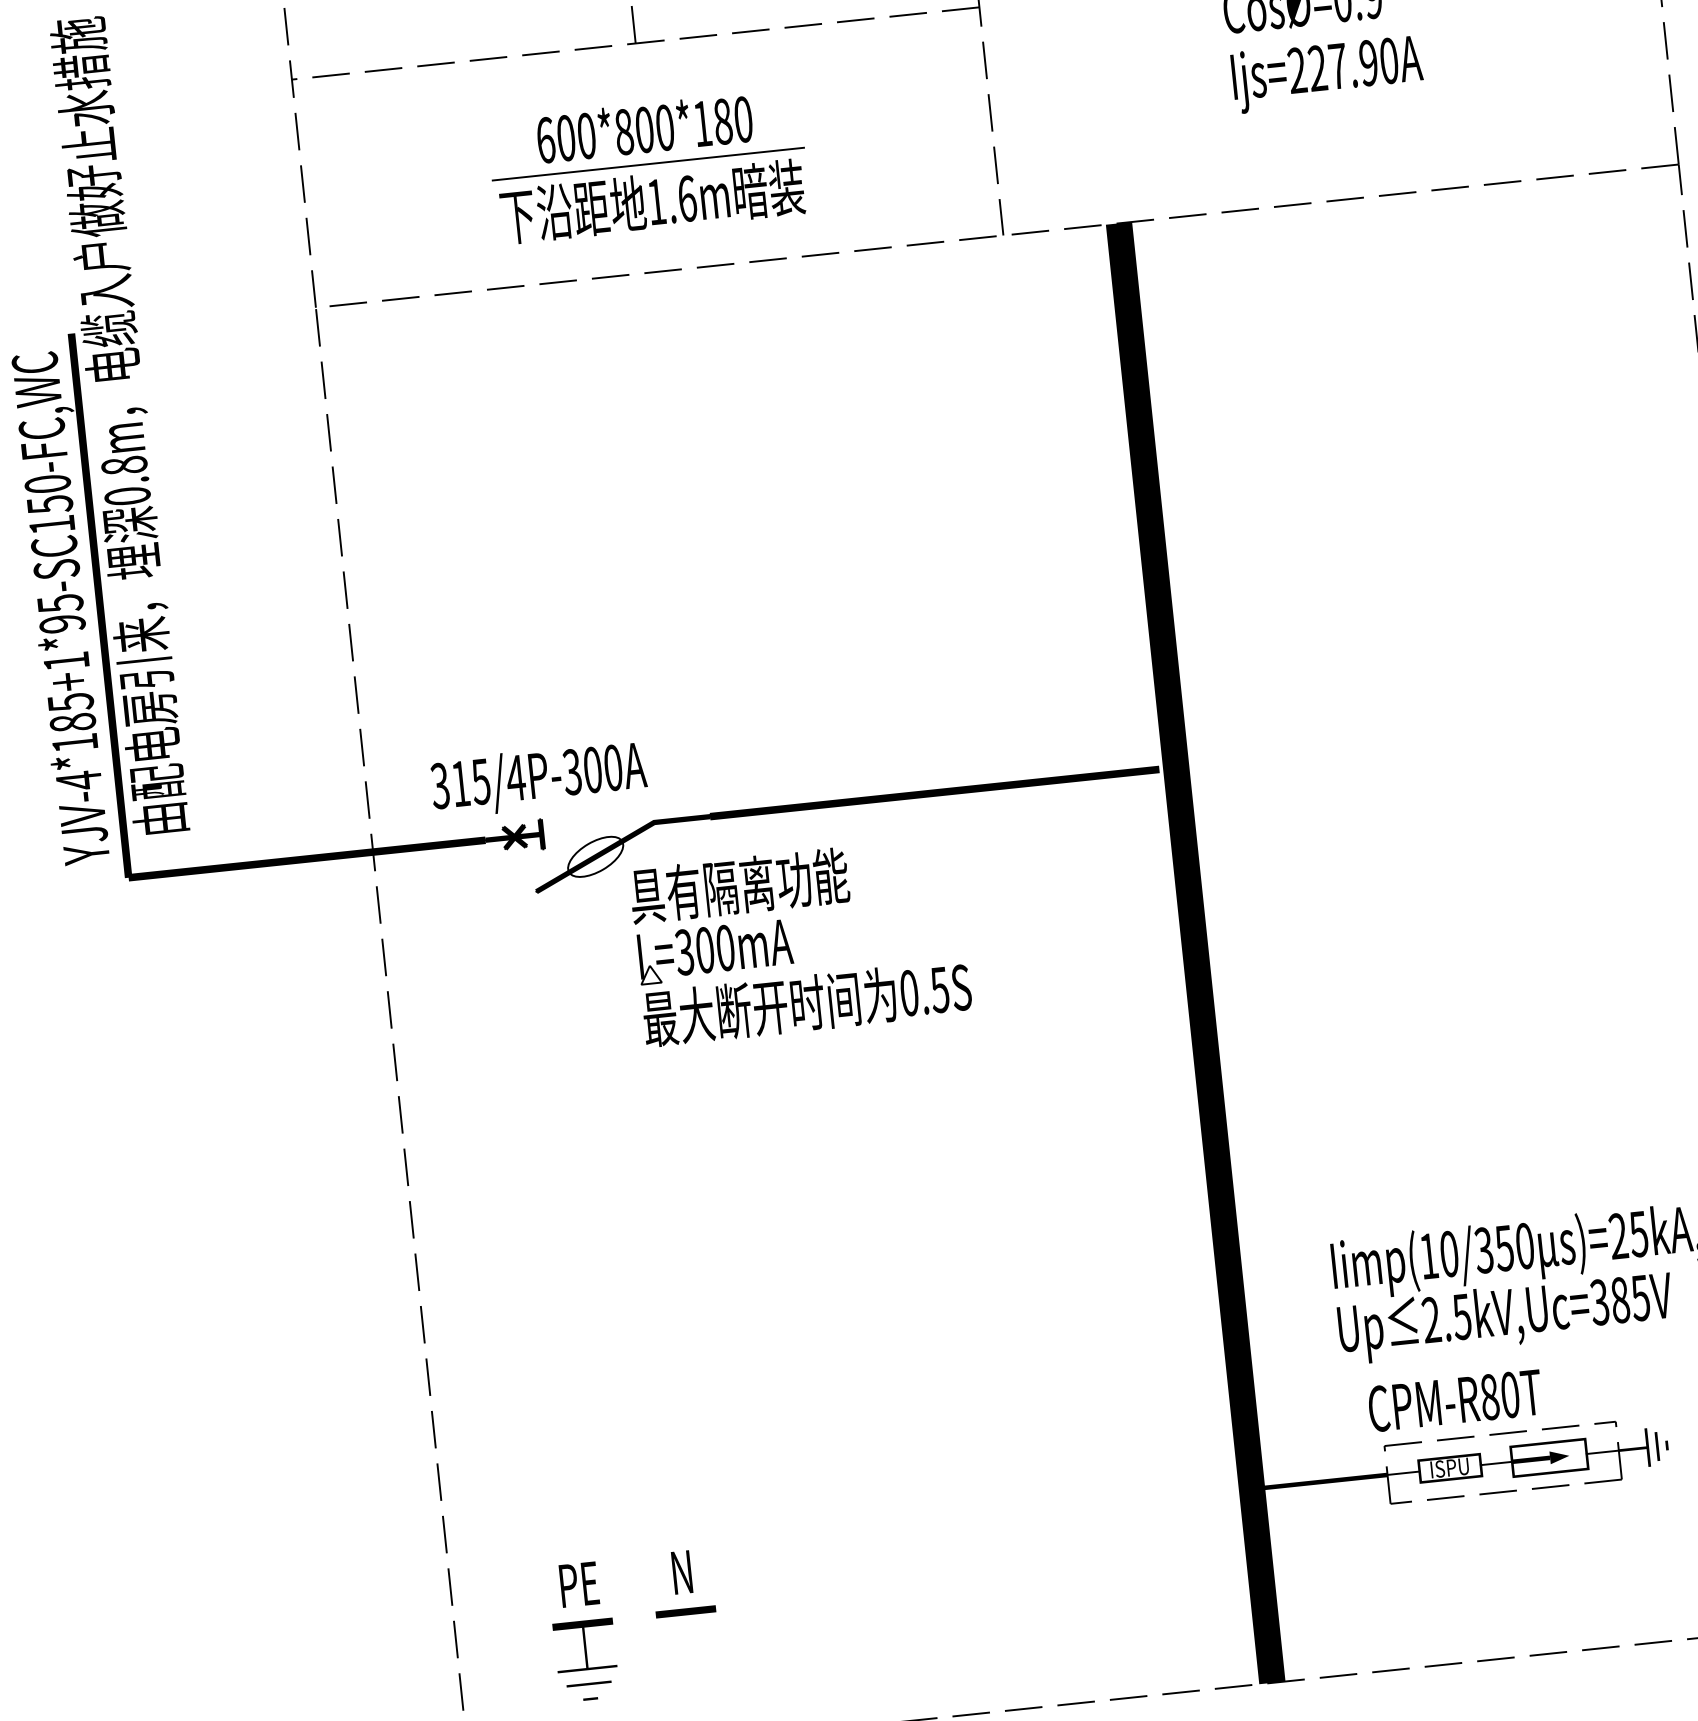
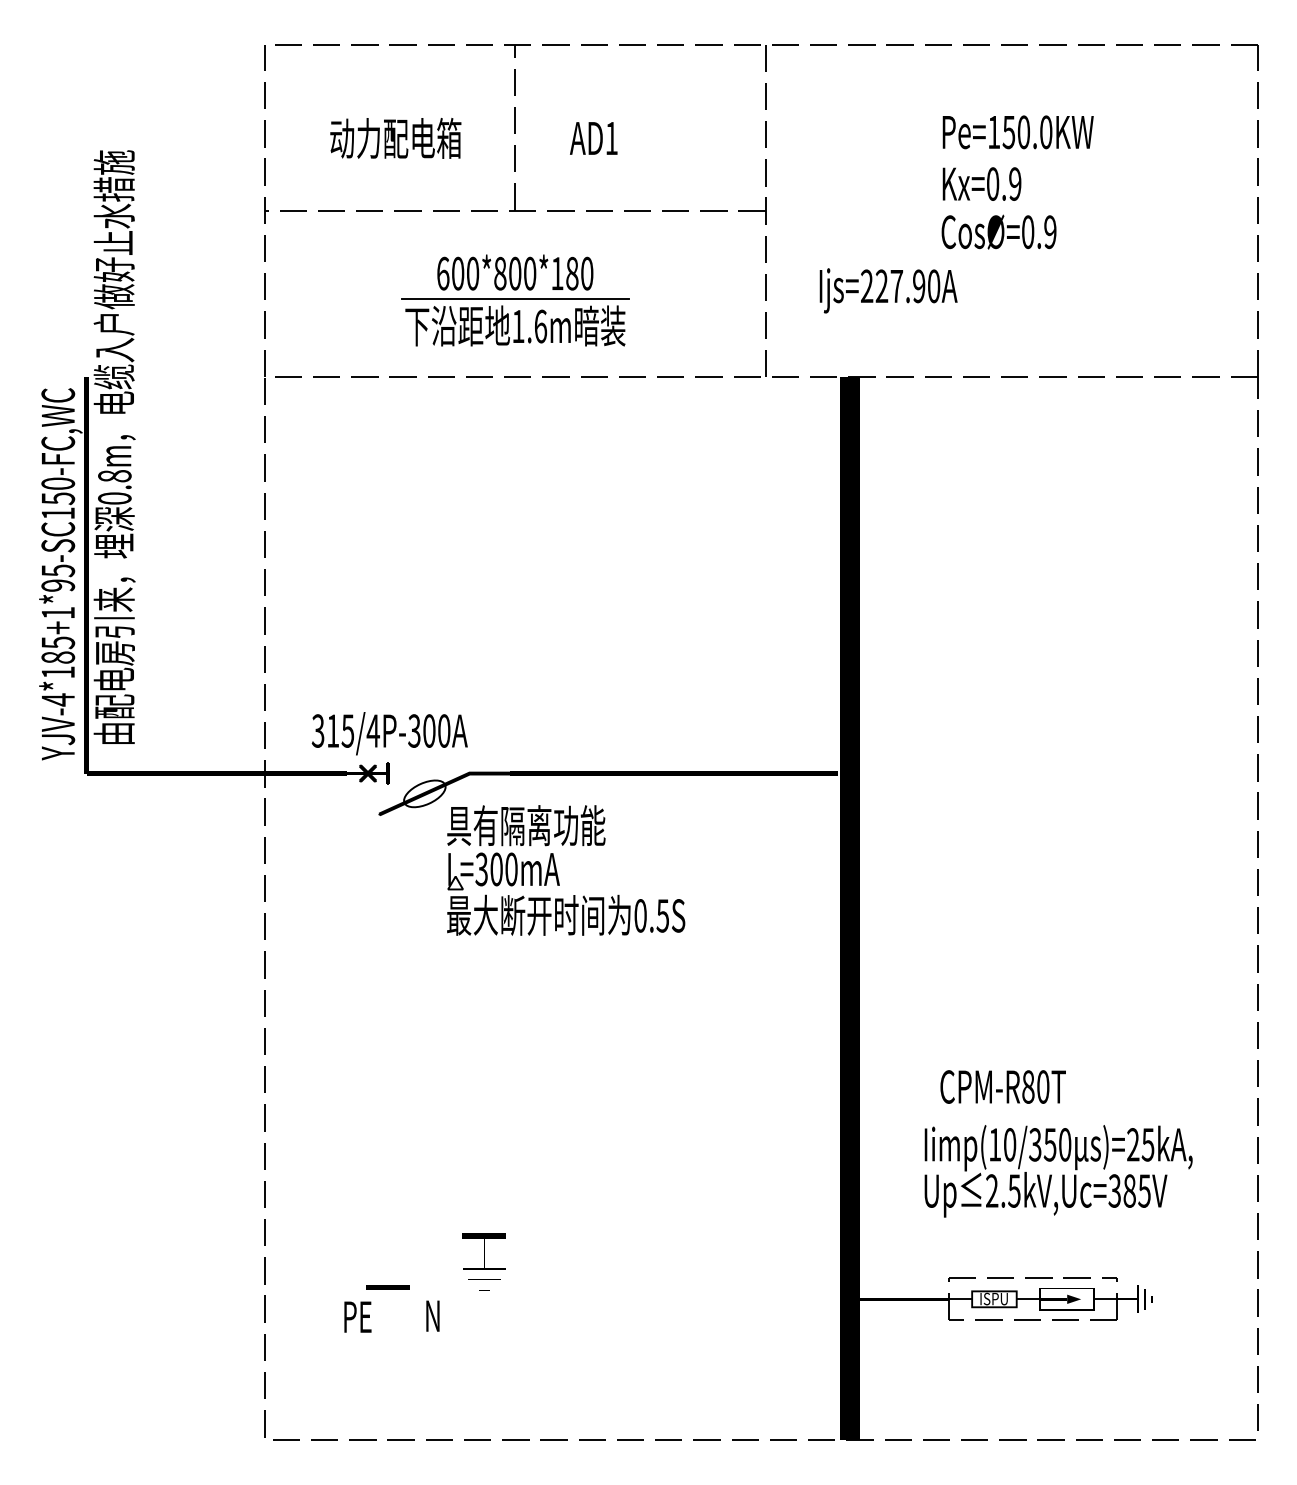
text: (1327, 73) -> (888, 290), moved
text: (1454, 1400) -> (1002, 1086), moved
line: (685, 1611) -> (387, 1287), moved
text: (585, 1659) -> (483, 1261), moved

